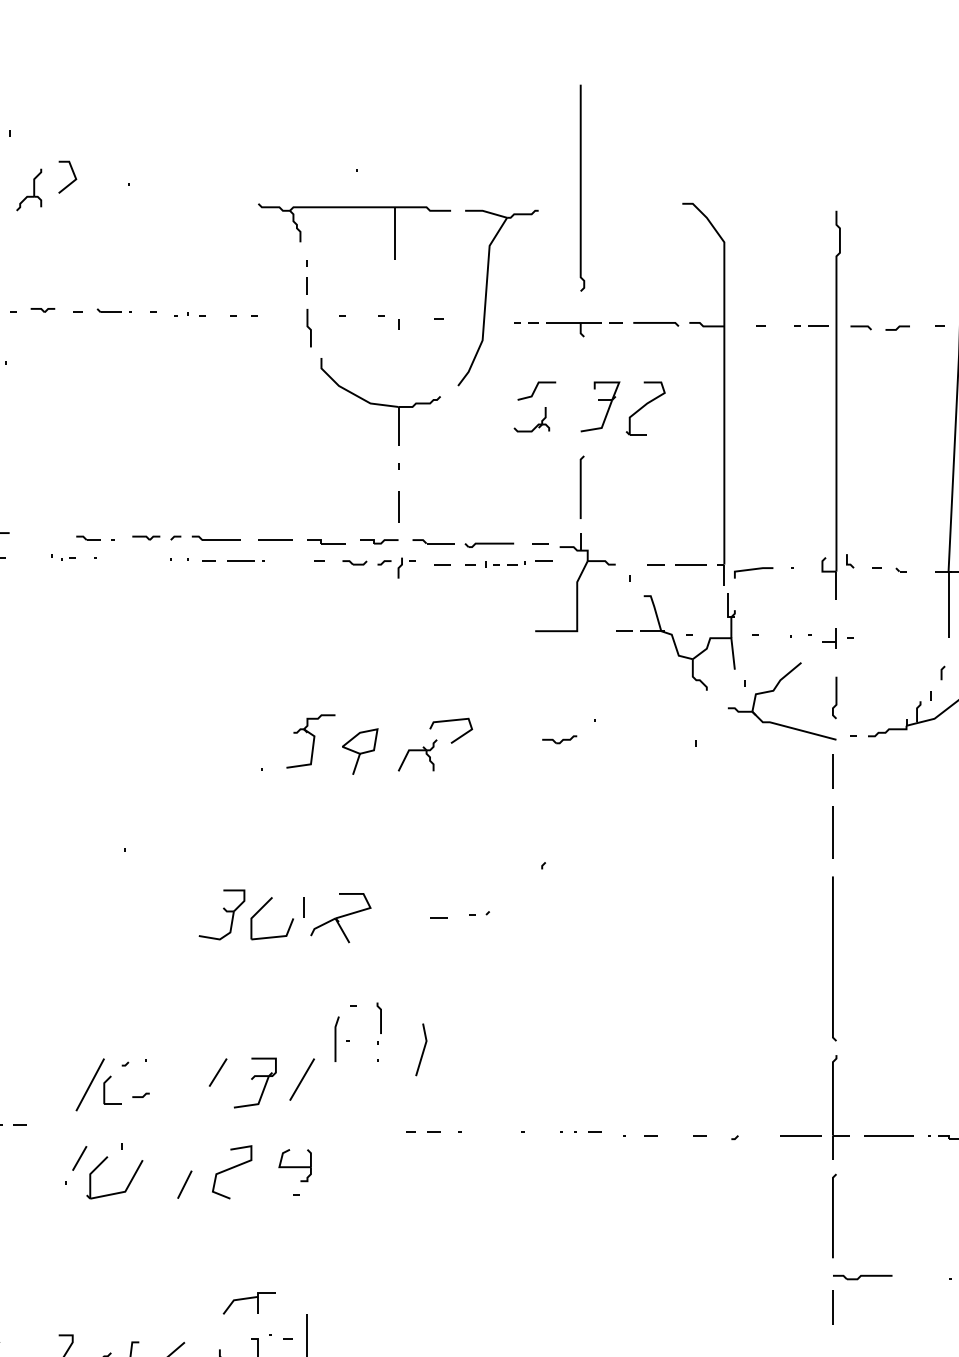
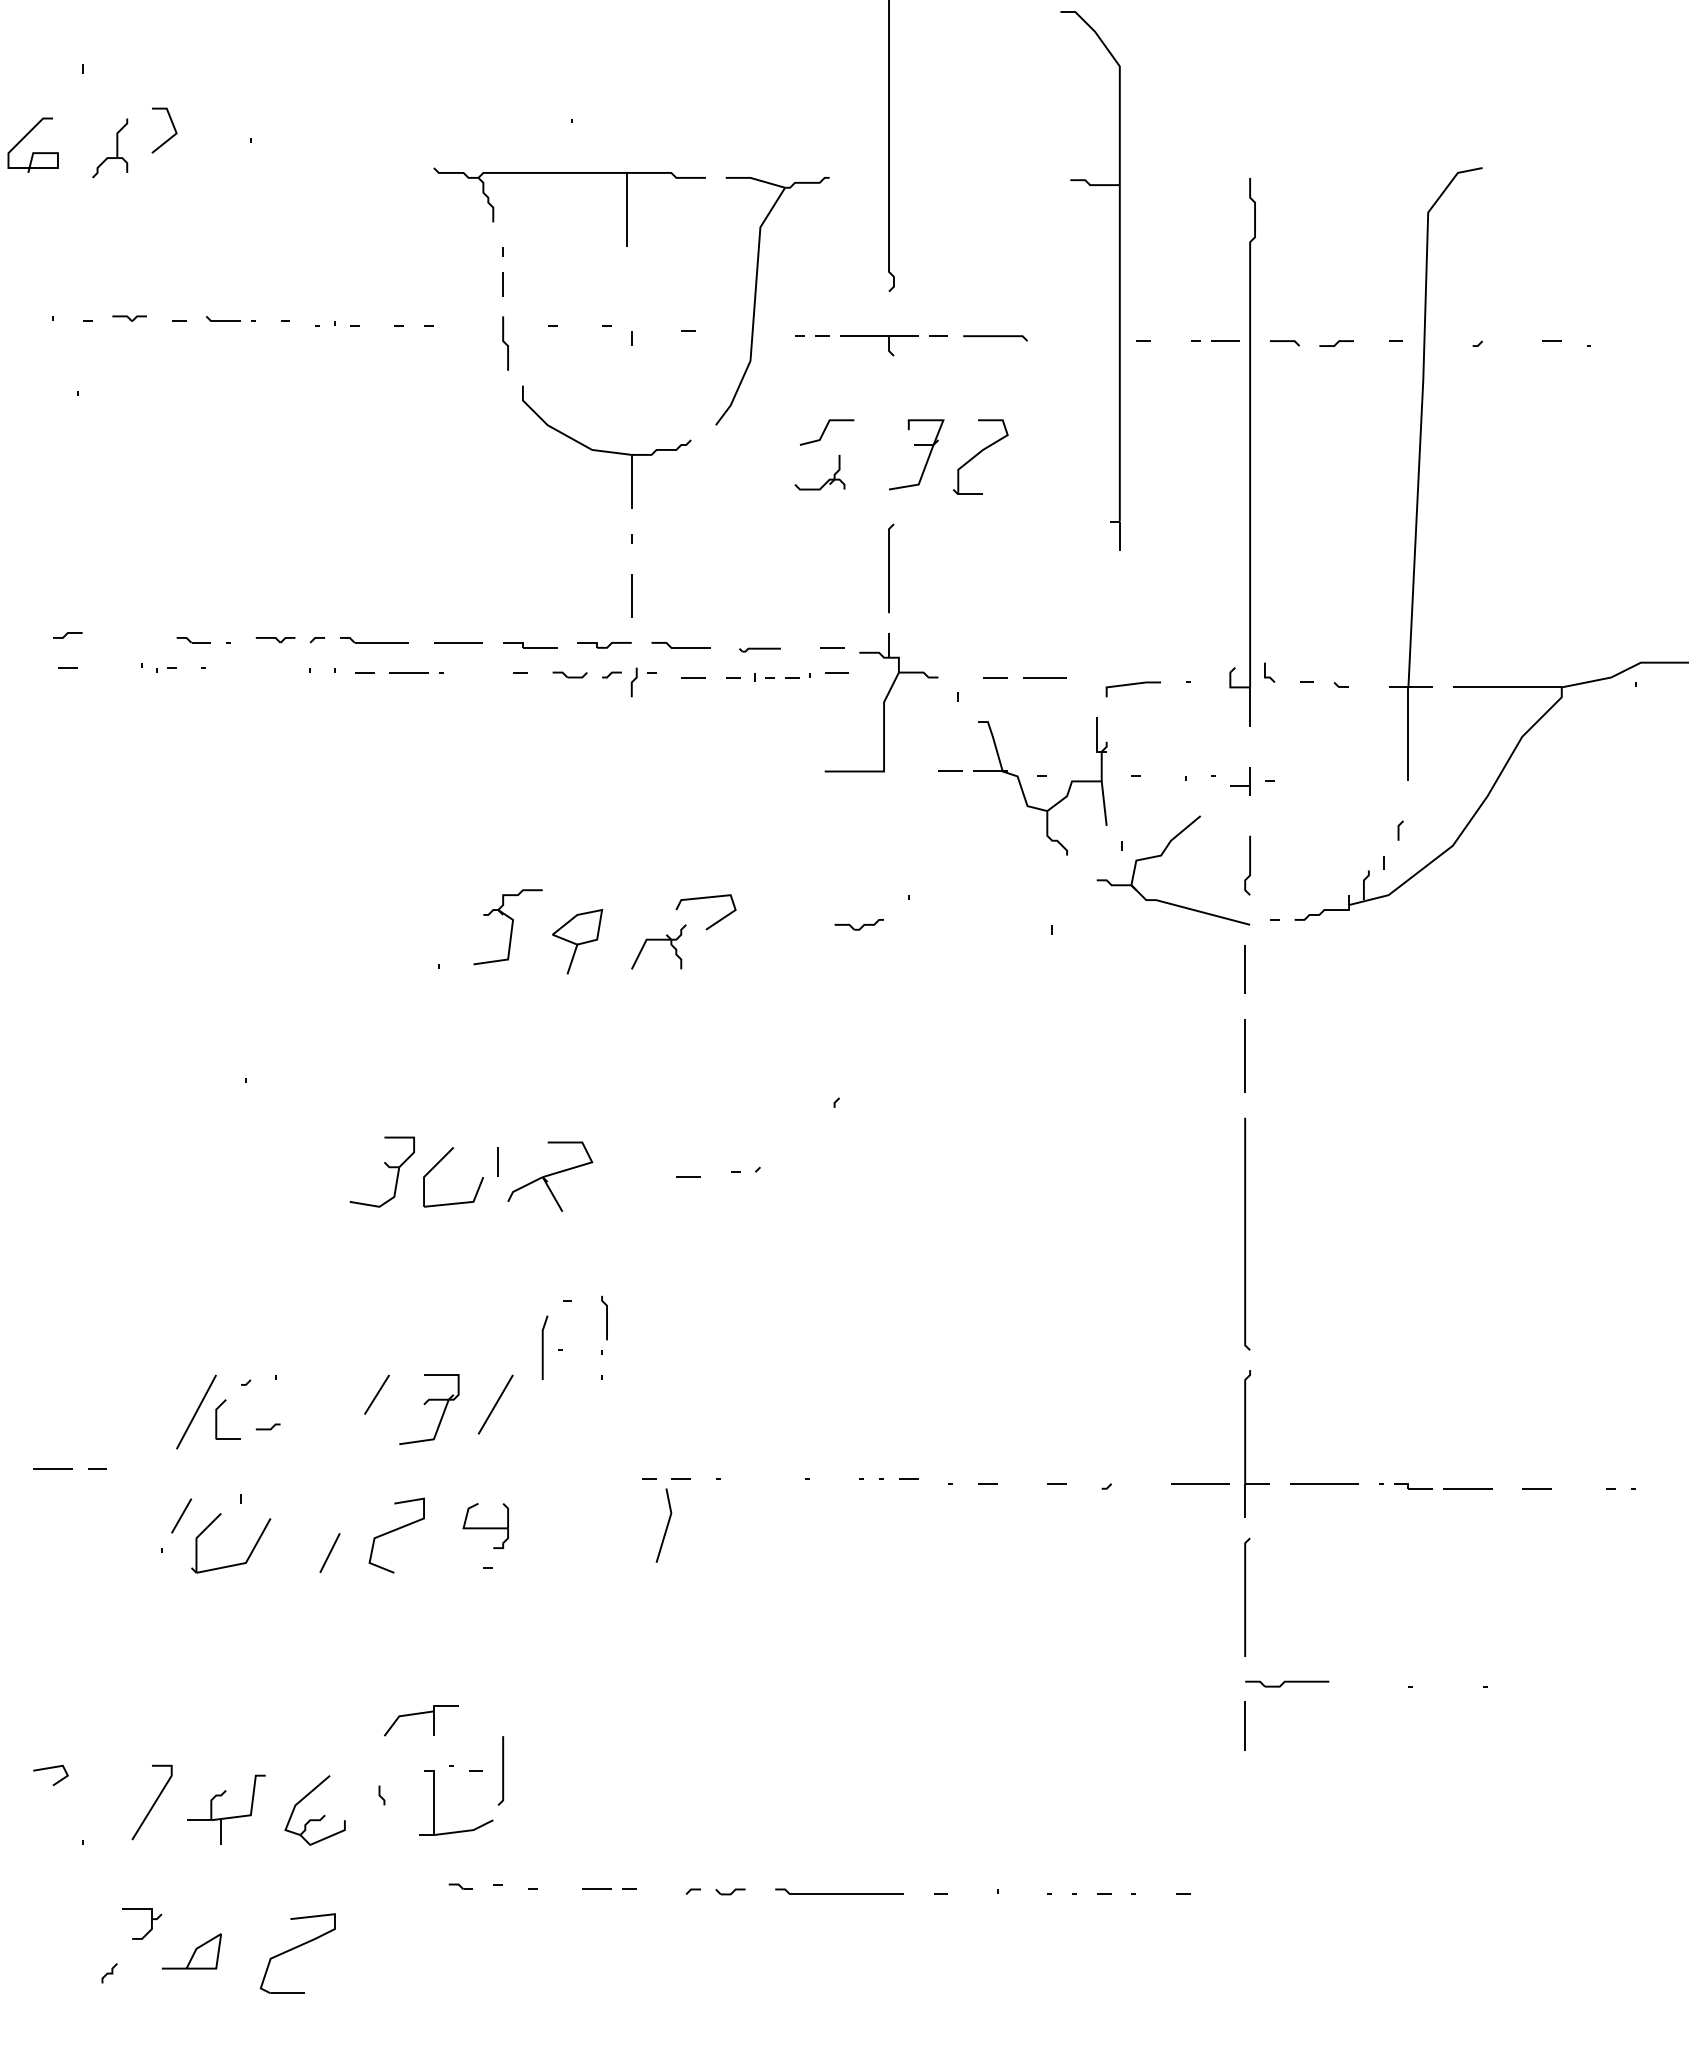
part: (723, 393) -> (1118, 280), moved
part: (488, 544) -> (759, 649), size x0.6
line: (423, 1049) -> (666, 1525), moved

